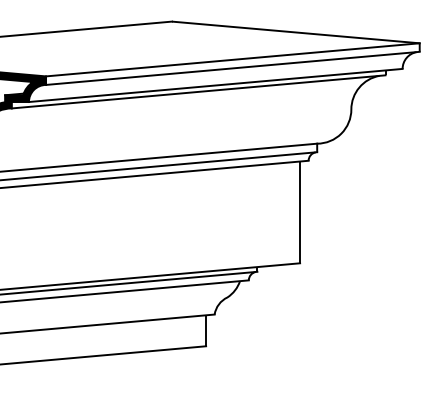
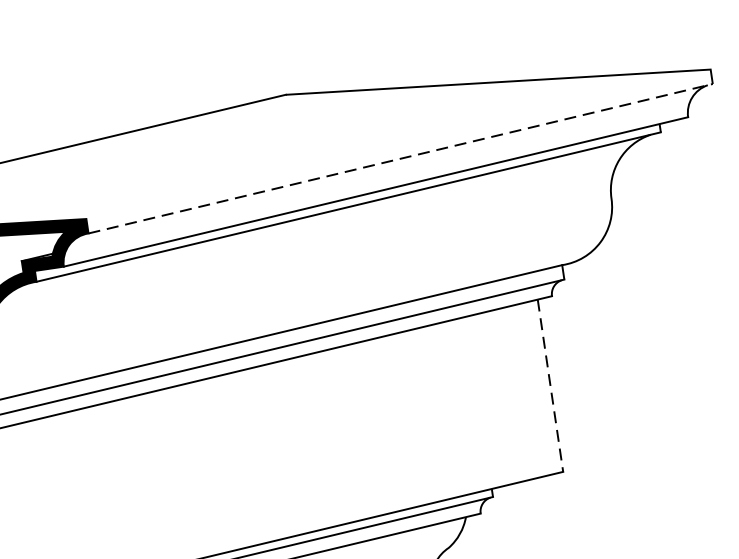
line: (232, 59) -> (397, 143), removed
line: (232, 68) -> (400, 159), solid -> dashed
line: (300, 212) -> (551, 385), solid -> dashed

